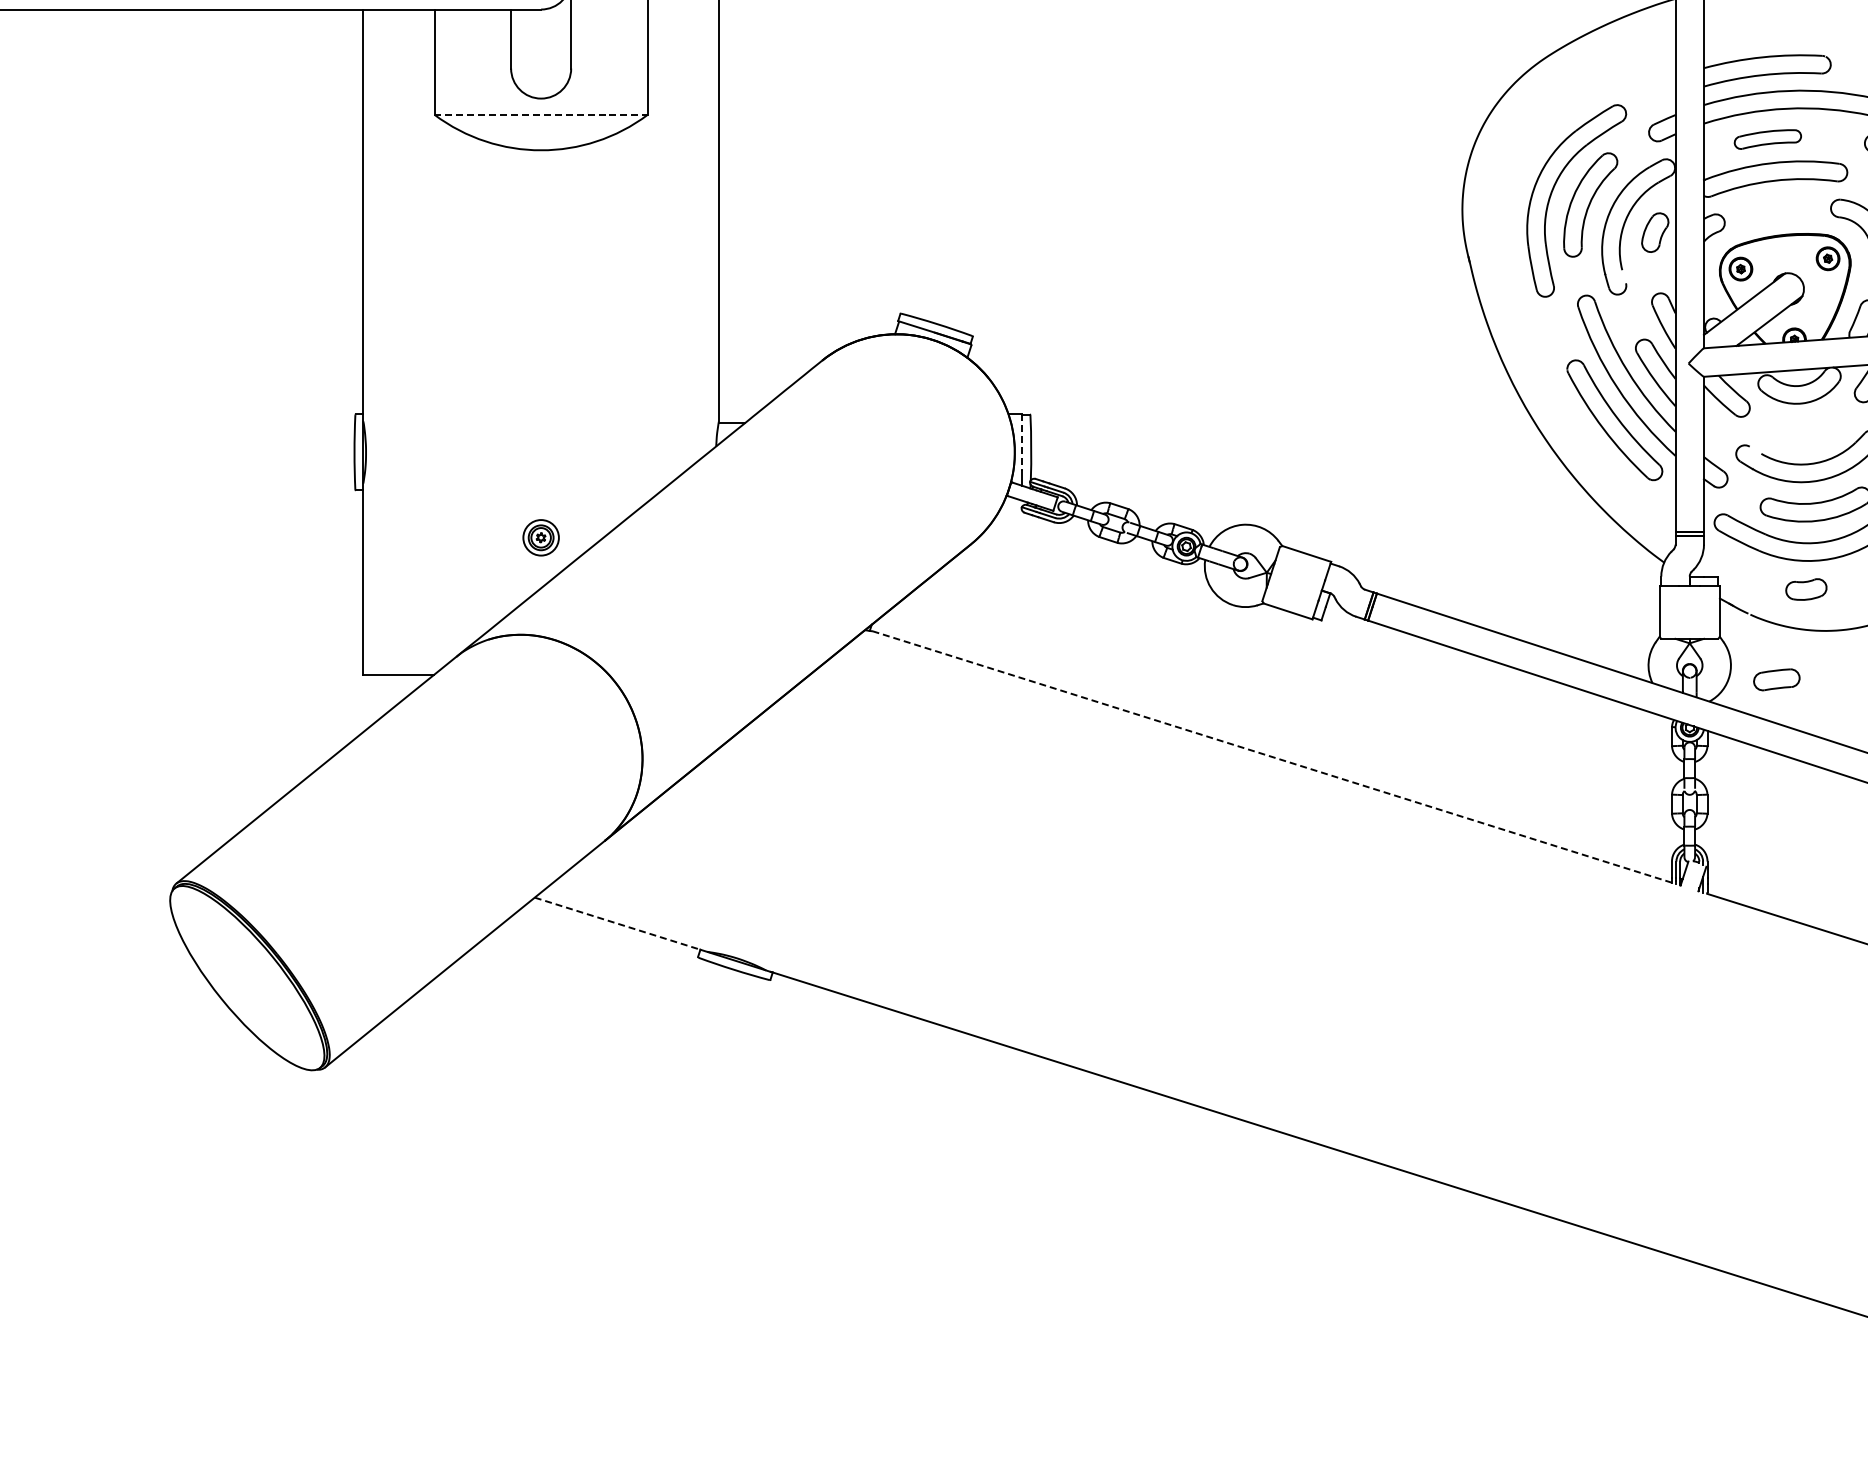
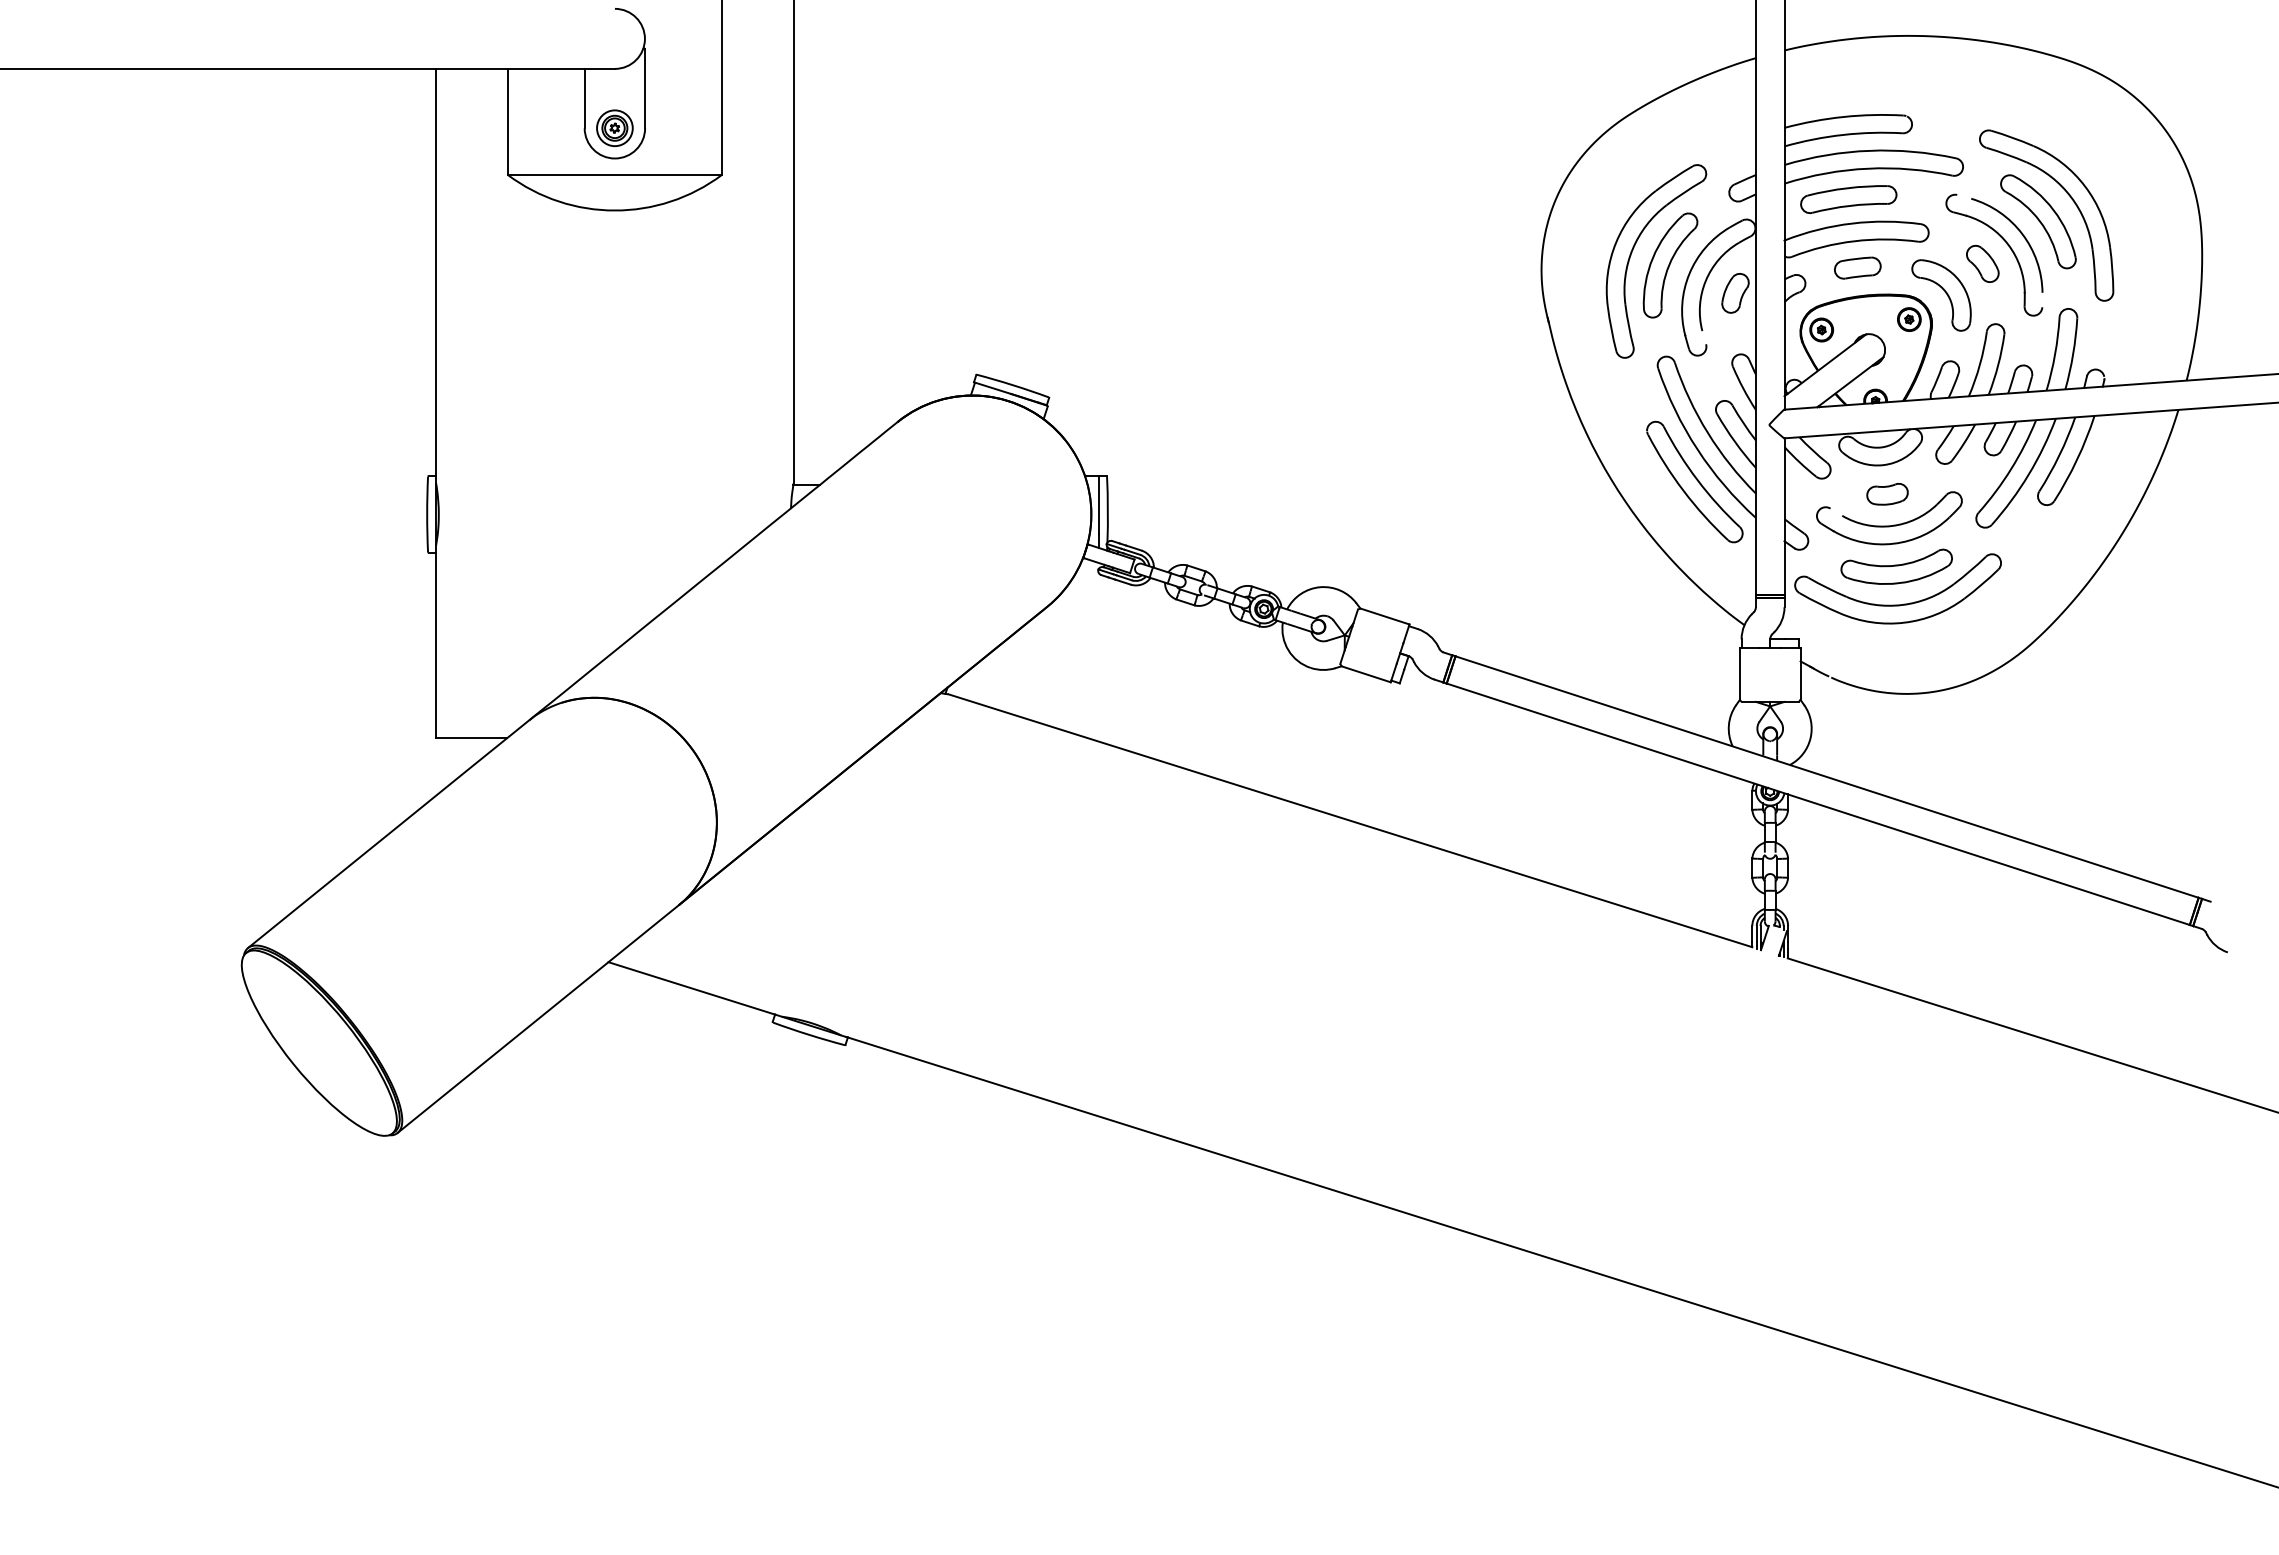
line: (541, 114) -> (615, 174), dashed -> solid
part: (1767, 139) -> (1848, 199), size x1.43
line: (1021, 442) -> (1098, 504), dashed -> solid
part: (540, 537) -> (614, 127), moved
part: (1806, 589) -> (1887, 494), moved
part: (1776, 679) -> (1857, 267), moved
line: (1271, 756) -> (1349, 820), dashed -> solid
line: (618, 923) -> (692, 988), dashed -> solid

